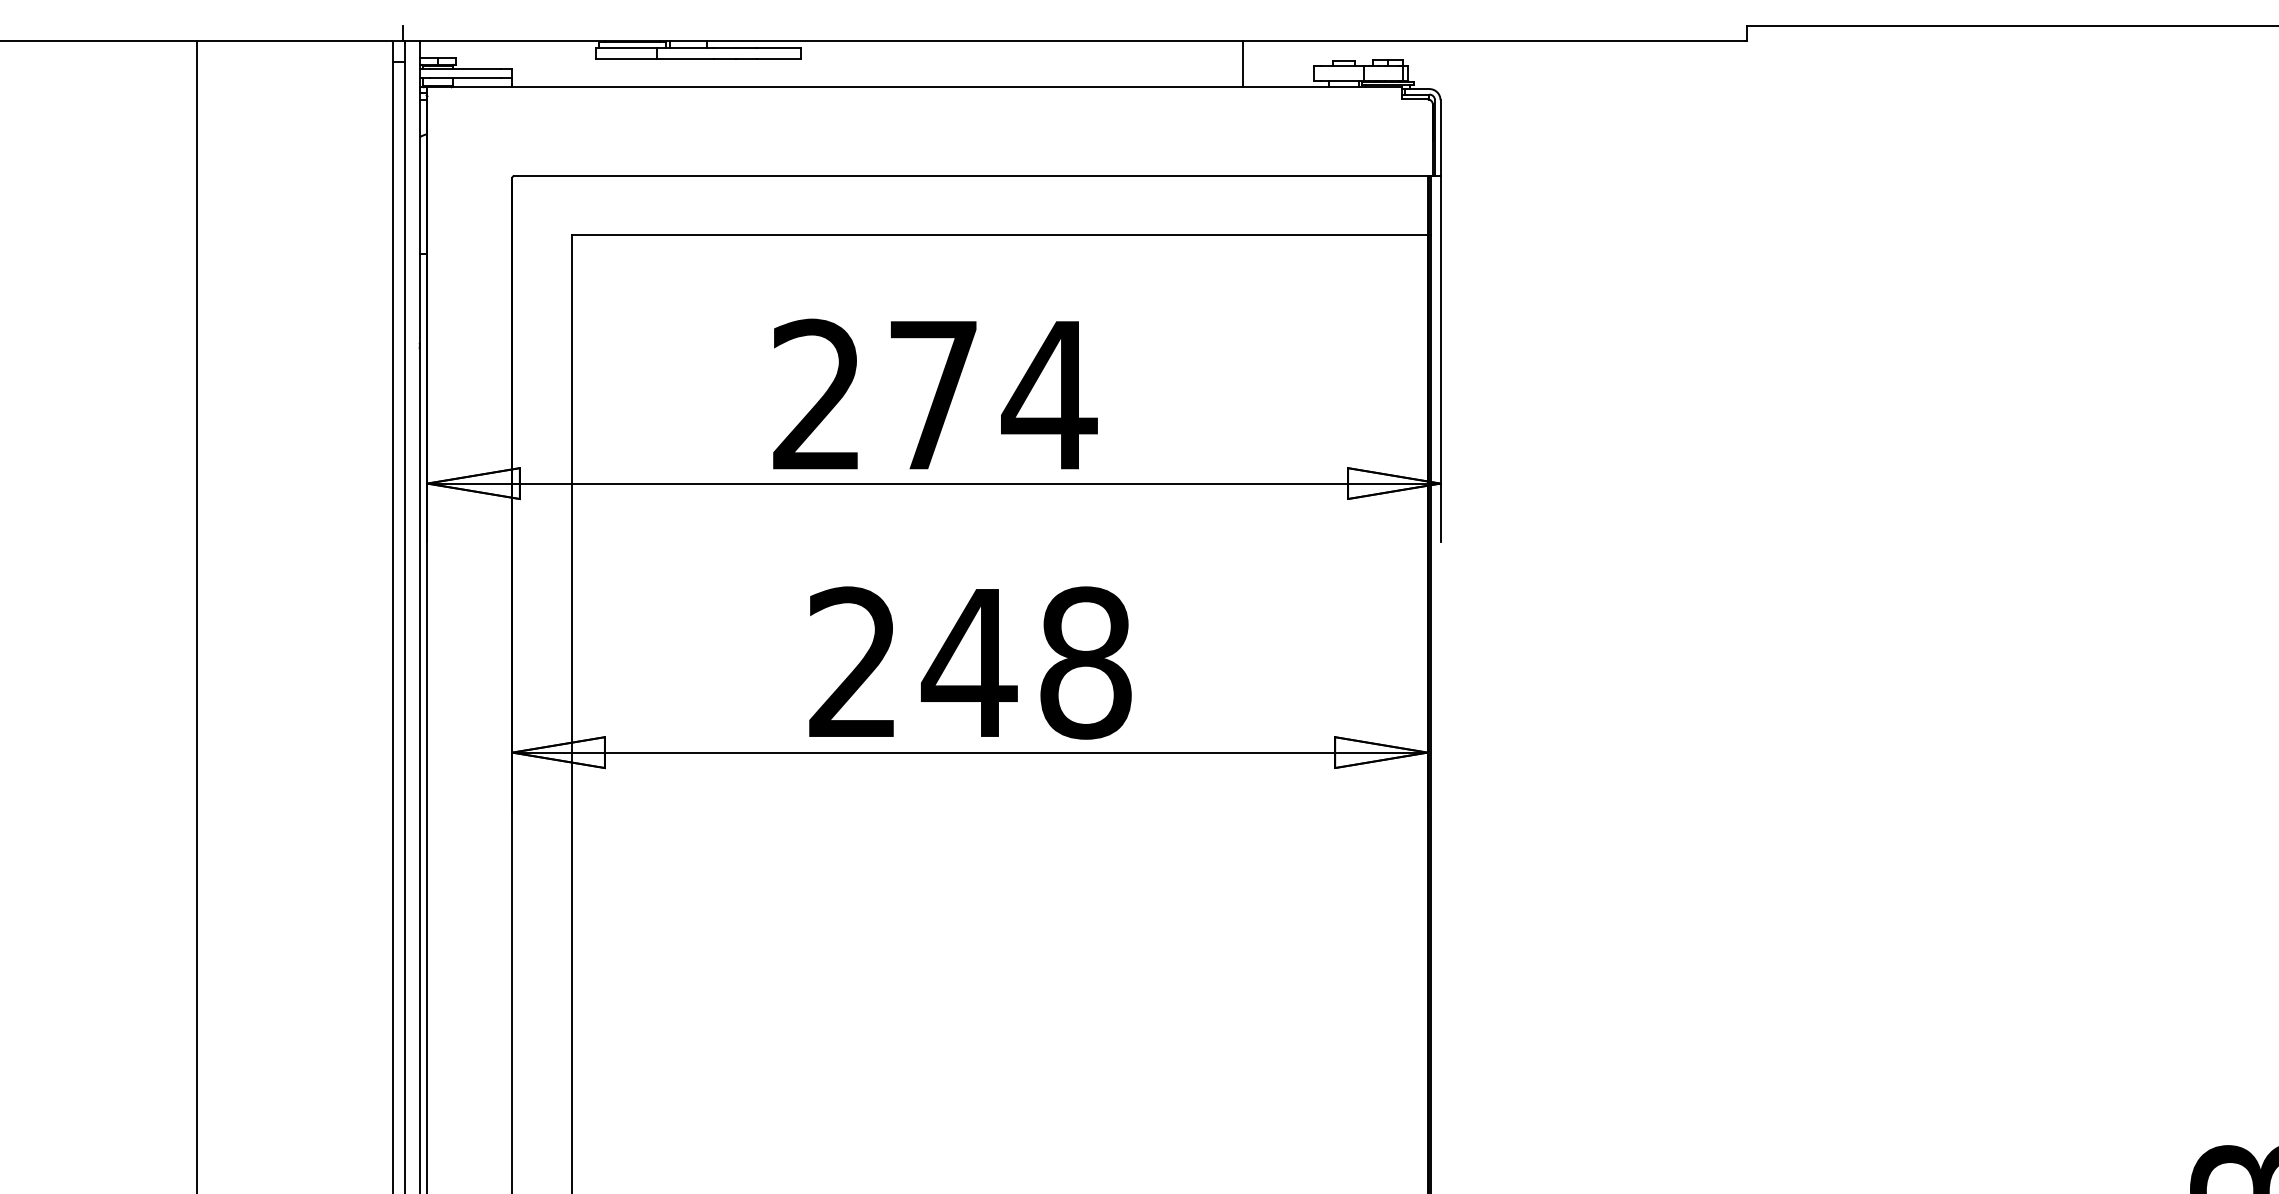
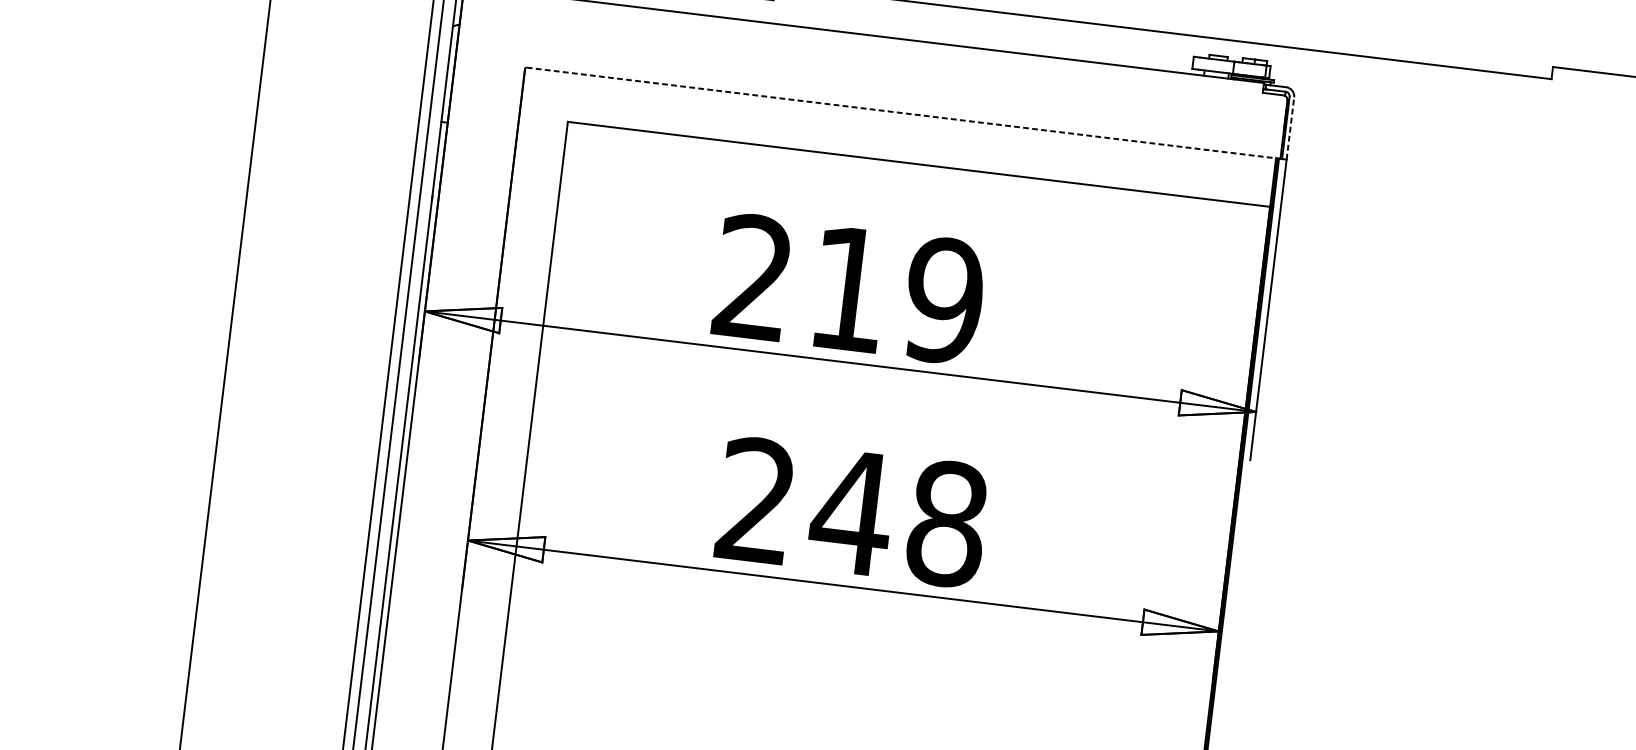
line: (1243, 63) -> (1136, 47), removed
line: (1440, 138) -> (1290, 128), solid -> dashed
line: (974, 175) -> (904, 112), solid -> dashed
text: (993, 394) -> (898, 294), 274 -> 219

